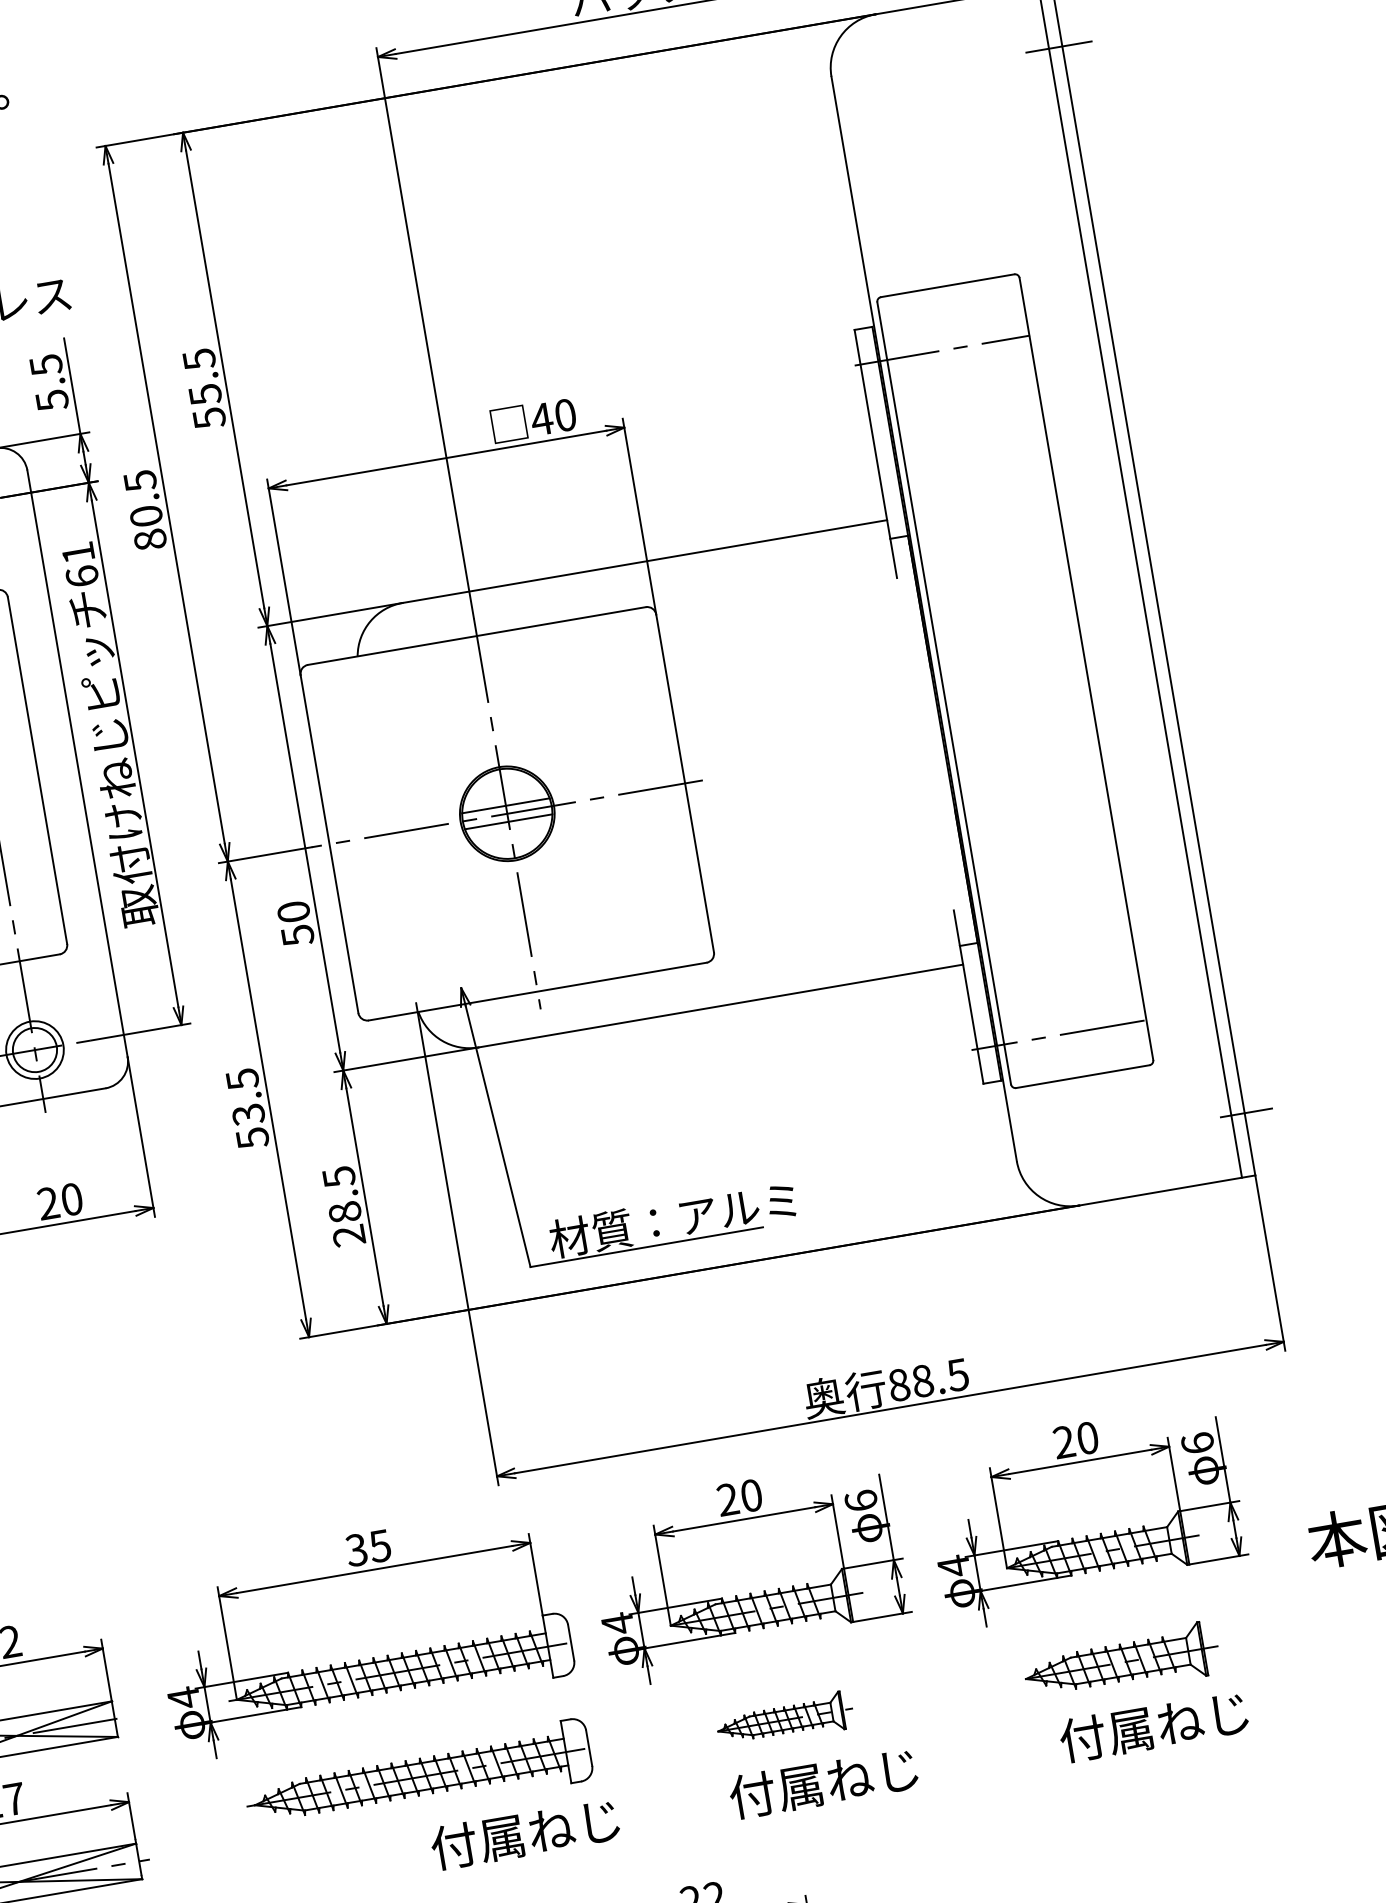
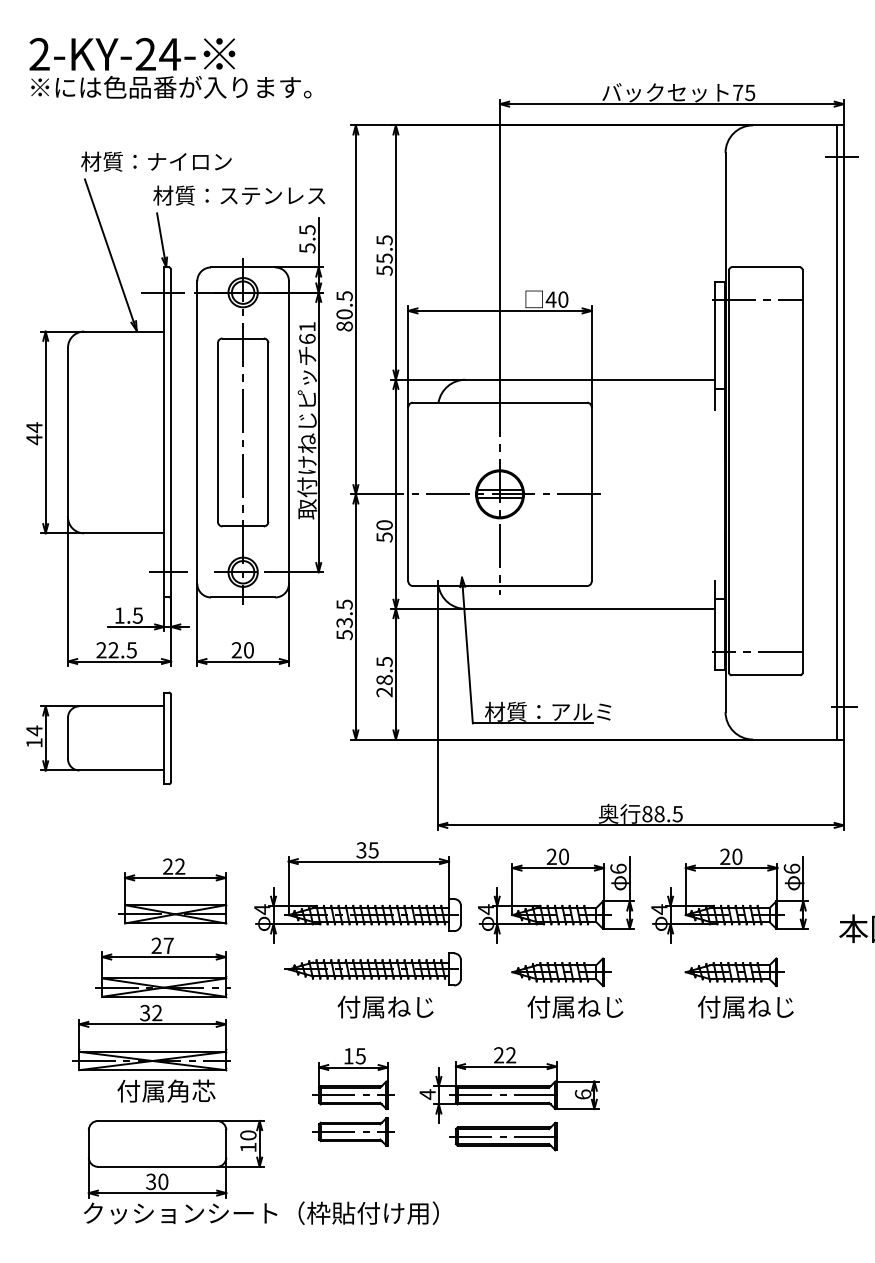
part: (784, 1718) -> (561, 971), size x1.43
text: (524, 1833) -> (385, 1006), moved

